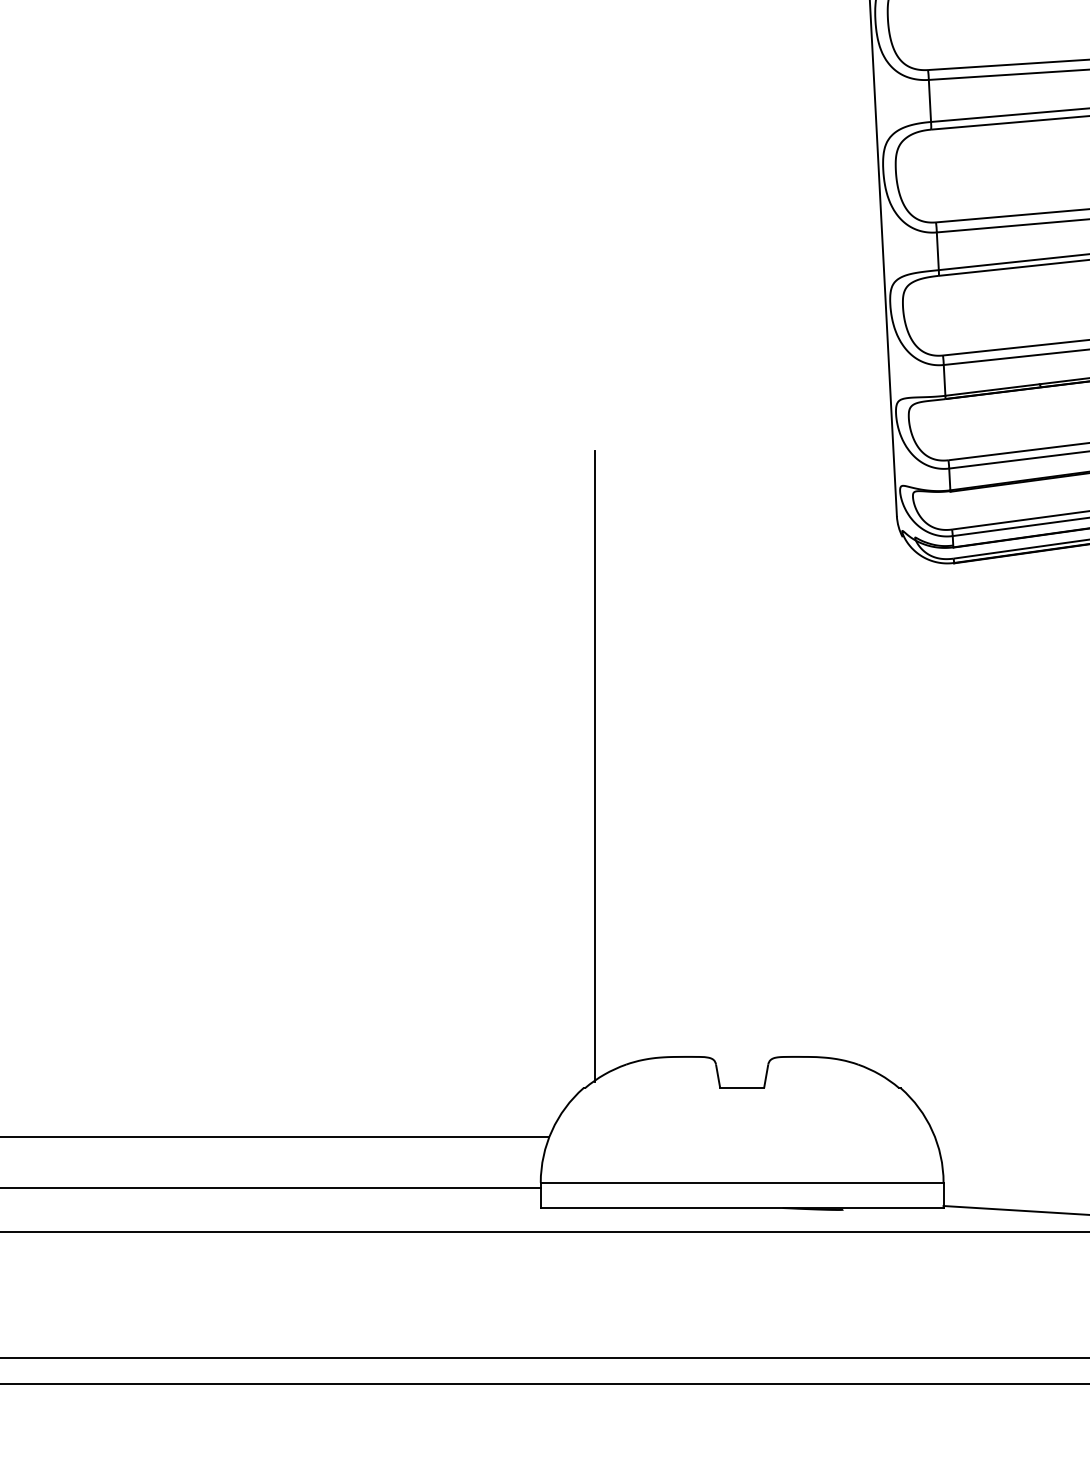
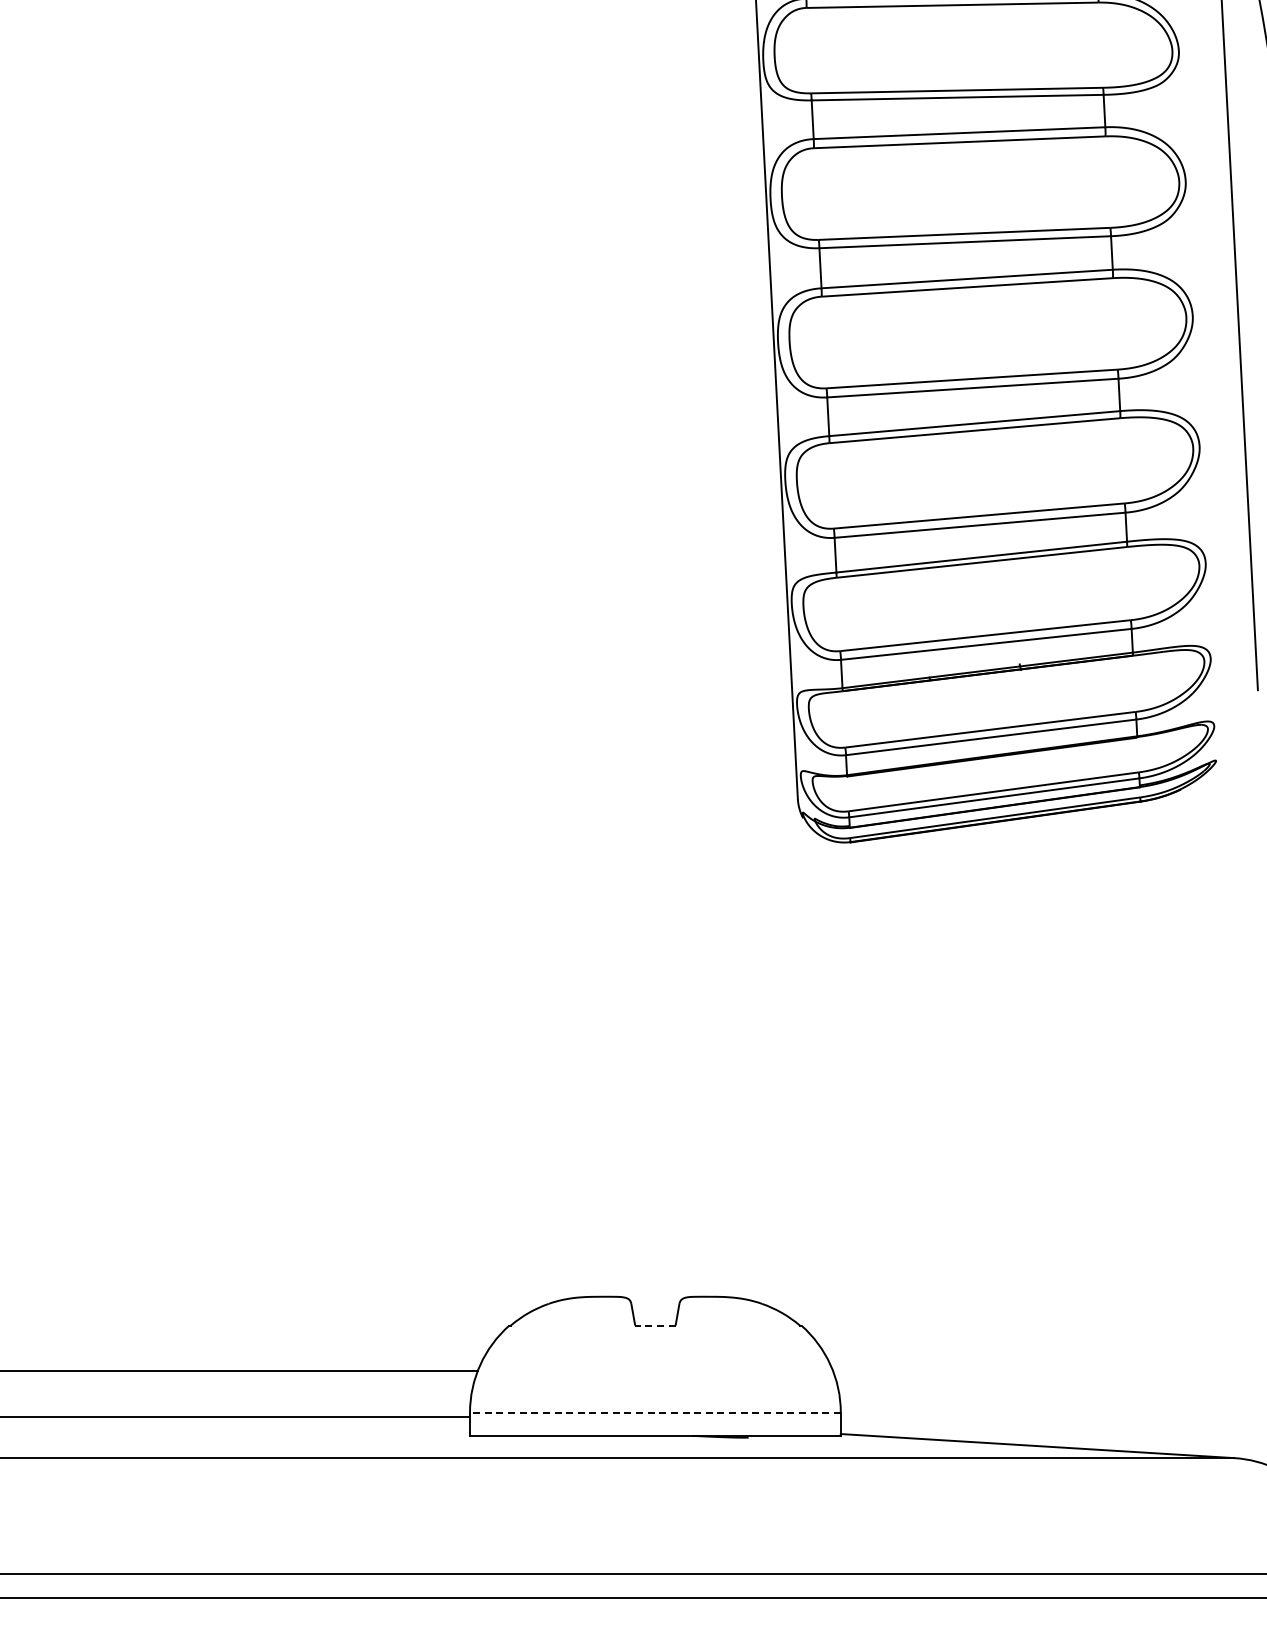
line: (595, 766) -> (520, 1029), removed
line: (741, 1088) -> (654, 1325), solid -> dashed
line: (741, 1182) -> (654, 1412), solid -> dashed

